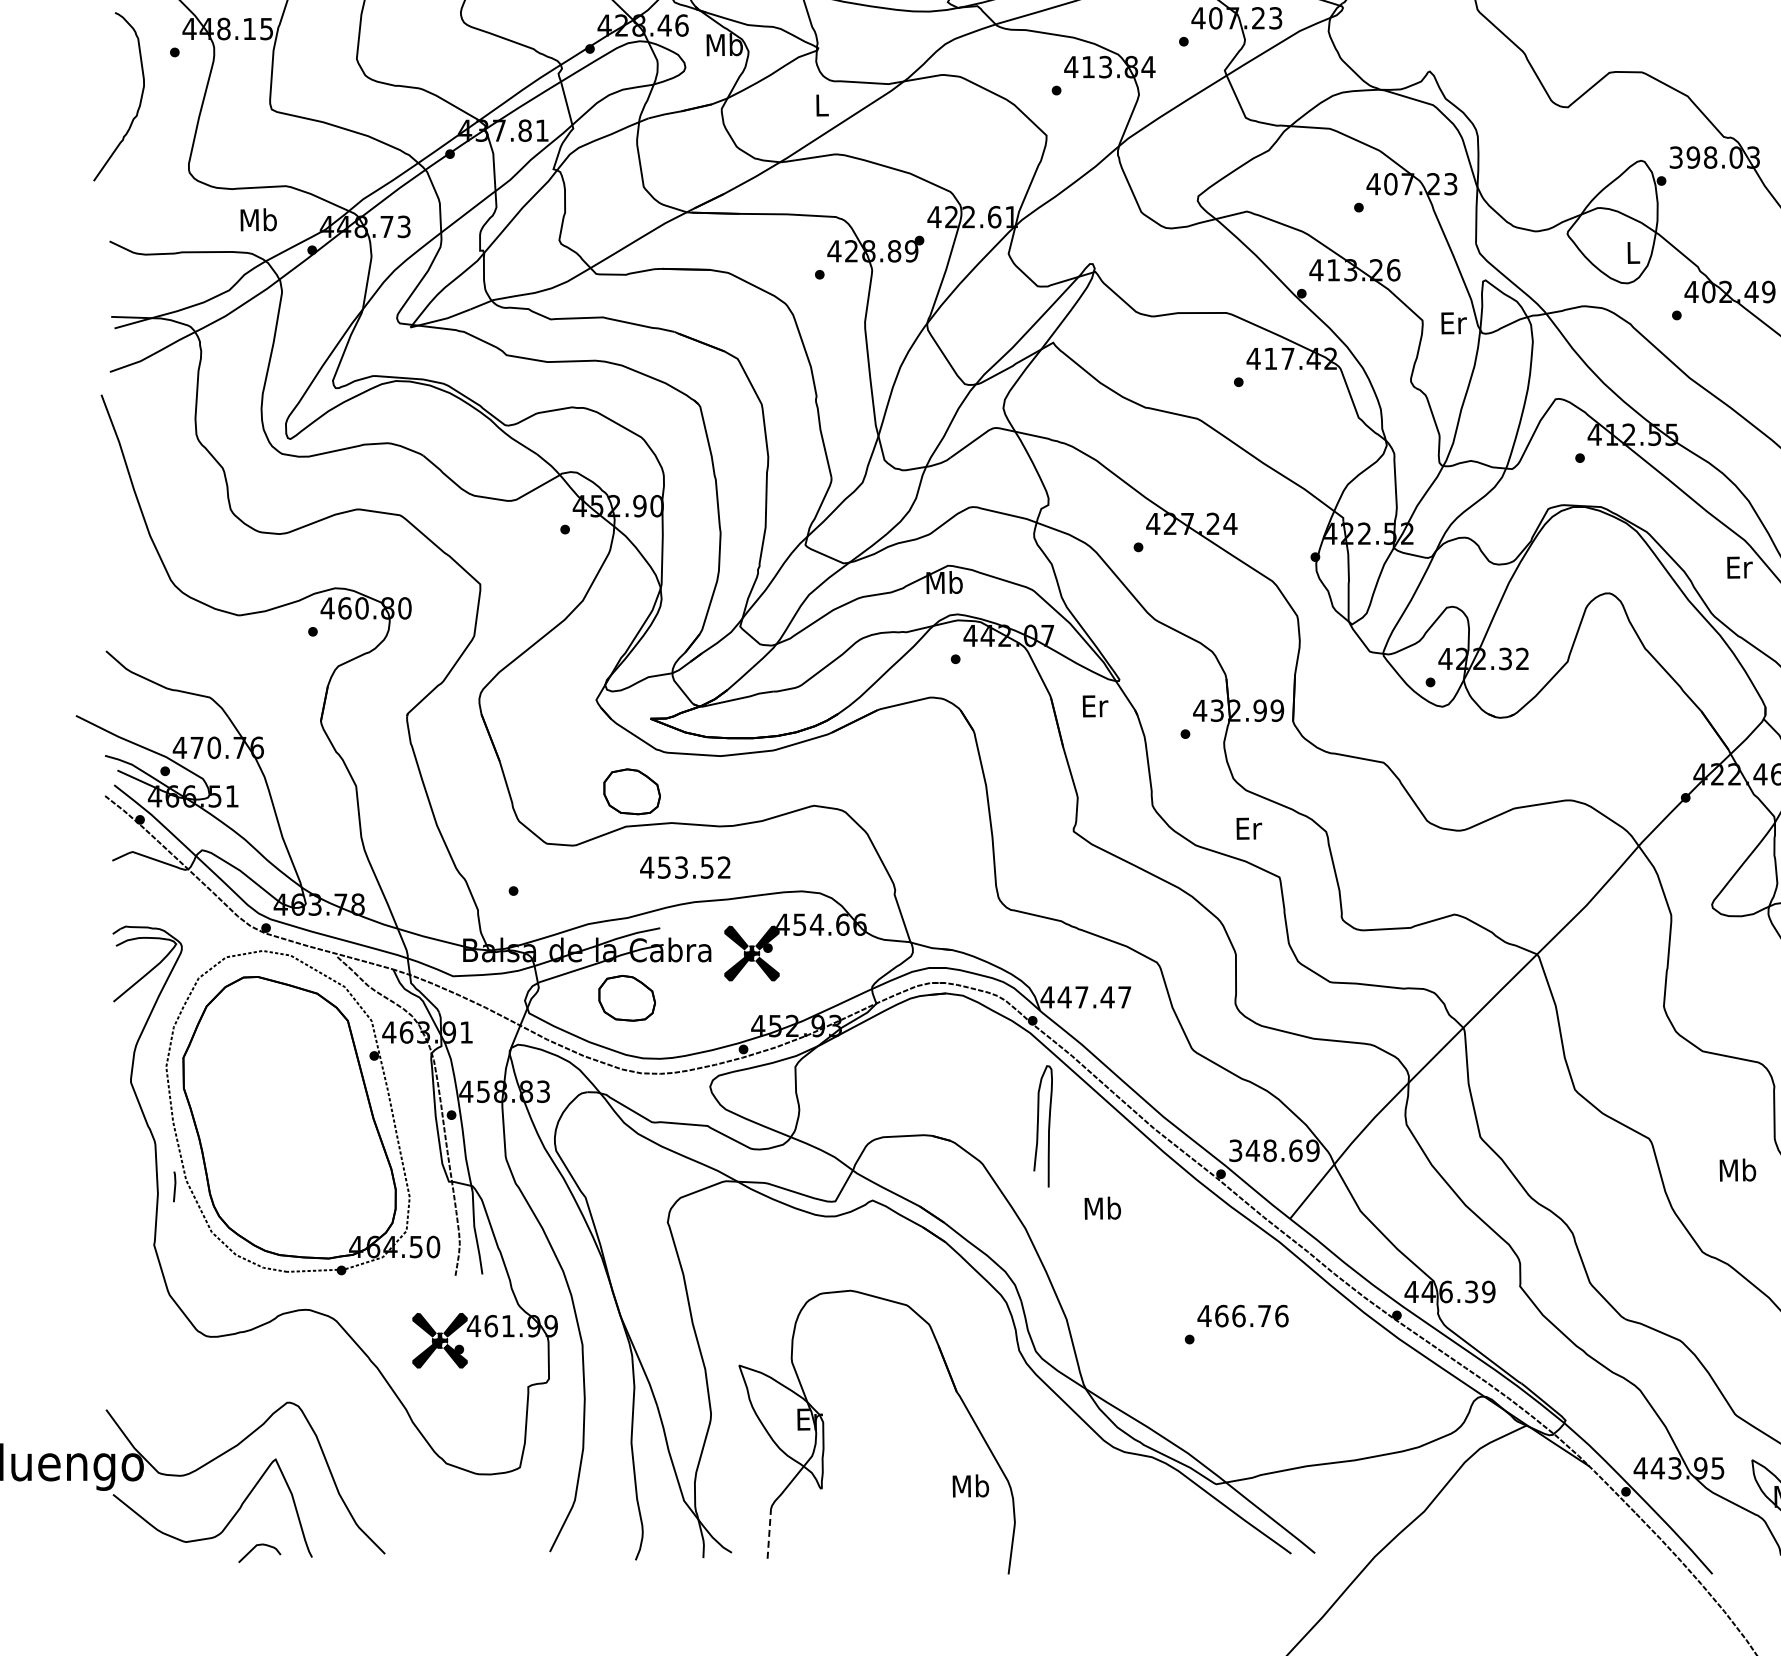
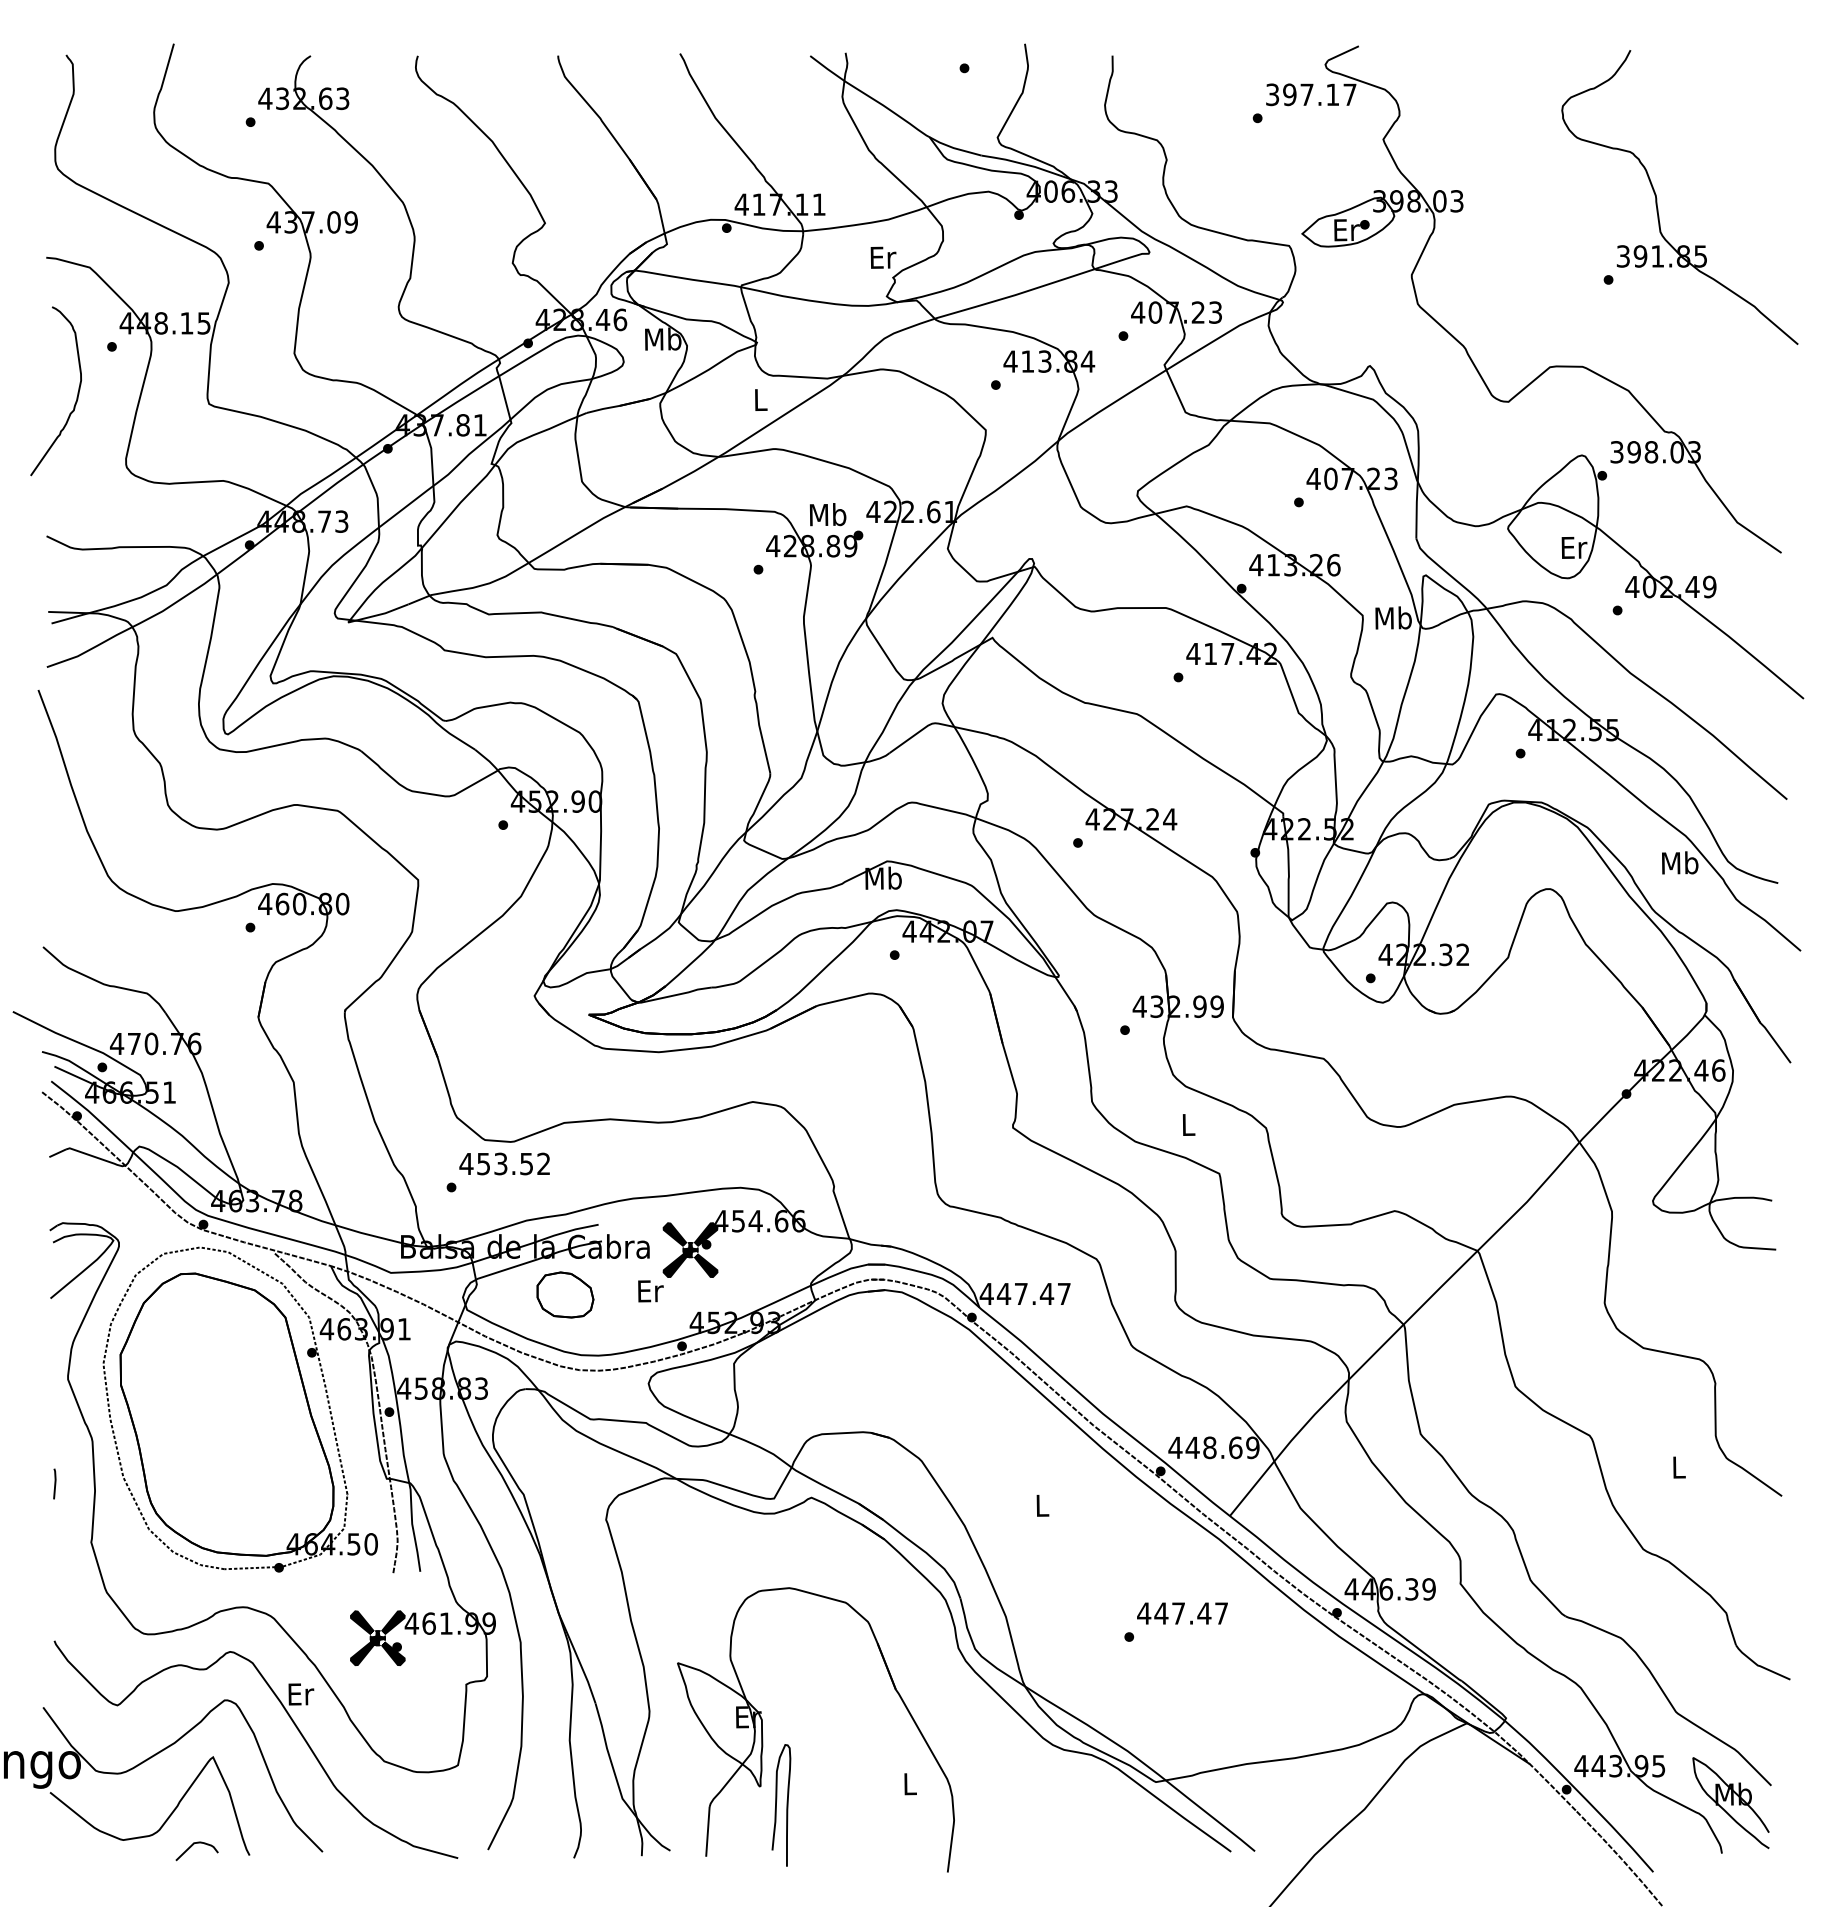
text: (259, 219) -> (828, 514), moved
text: (1633, 252) -> (1574, 547), L -> Er
text: (1453, 322) -> (1393, 617), Er -> Mb
text: (1739, 566) -> (1680, 862), Er -> Mb
text: (1095, 706) -> (650, 1291), moved
part: (632, 791) -> (570, 1087), removed
text: (1248, 828) -> (1188, 1124), Er -> L
text: (685, 867) -> (504, 1163), moved
curve: (1038, 1126) -> (776, 1805), moved
text: (1235, 1150) -> (1175, 1447), 348.69 -> 448.69
text: (1737, 1169) -> (1678, 1466), Mb -> L
line: (174, 1186) -> (54, 1483), moved
text: (1103, 1207) -> (1042, 1504), Mb -> L
text: (1251, 1316) -> (1191, 1613), 466.76 -> 447.47
part: (356, 1427) -> (294, 1725), added
text: (970, 1485) -> (909, 1783), Mb -> L
line: (768, 1533) -> (707, 1831), dashed -> solid

